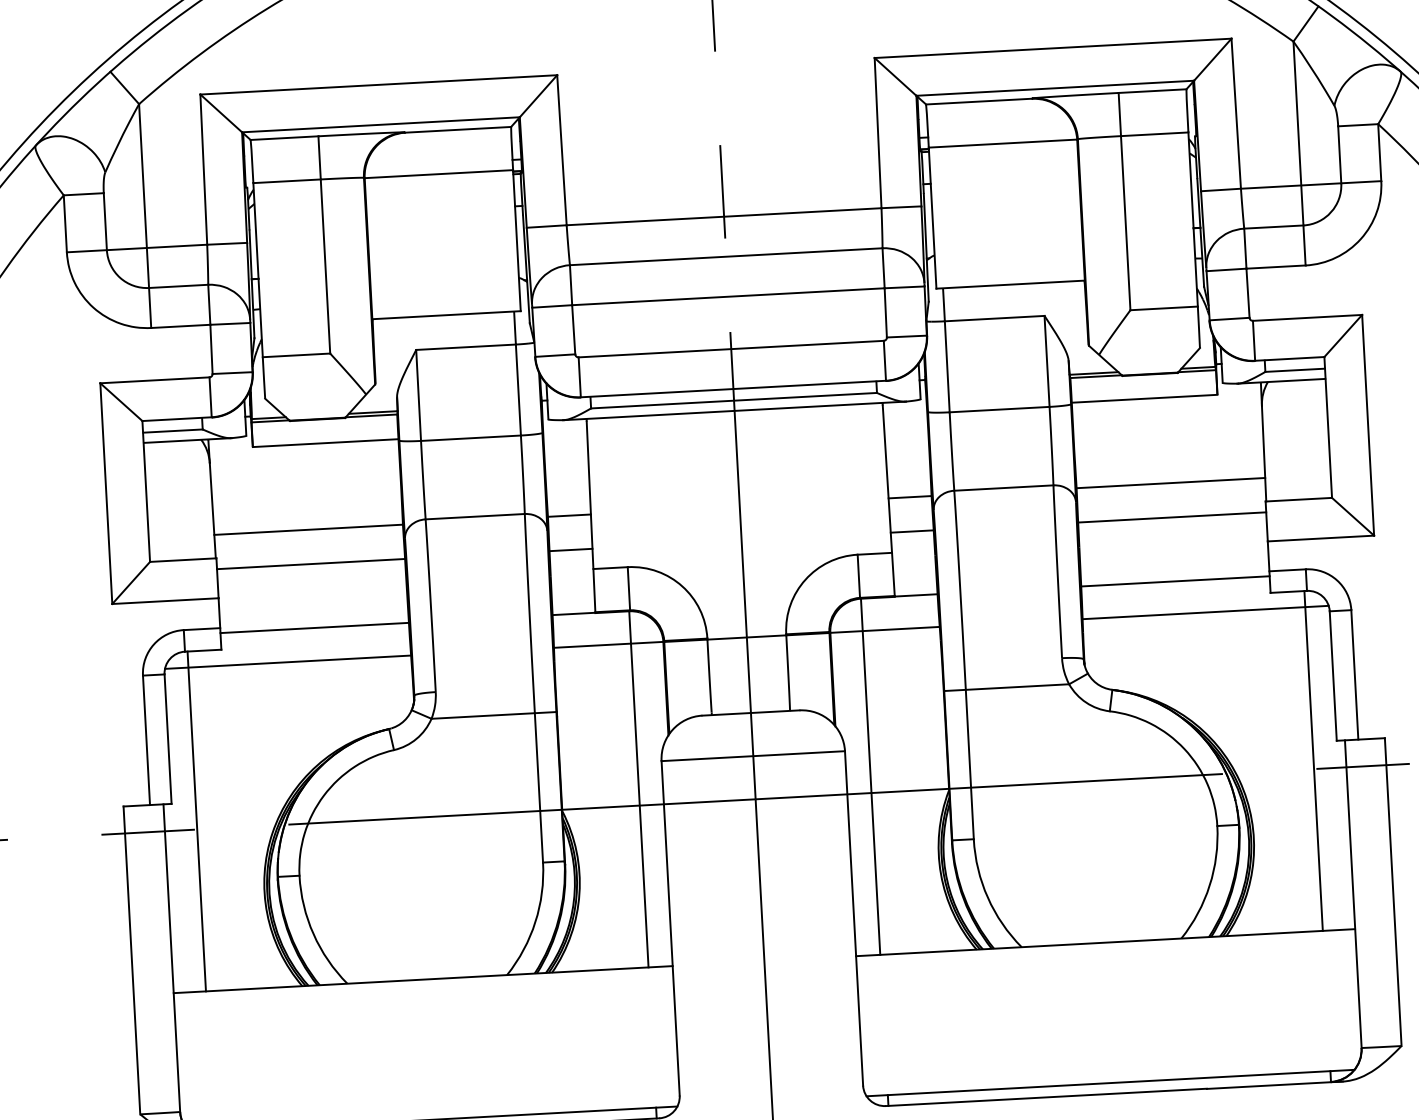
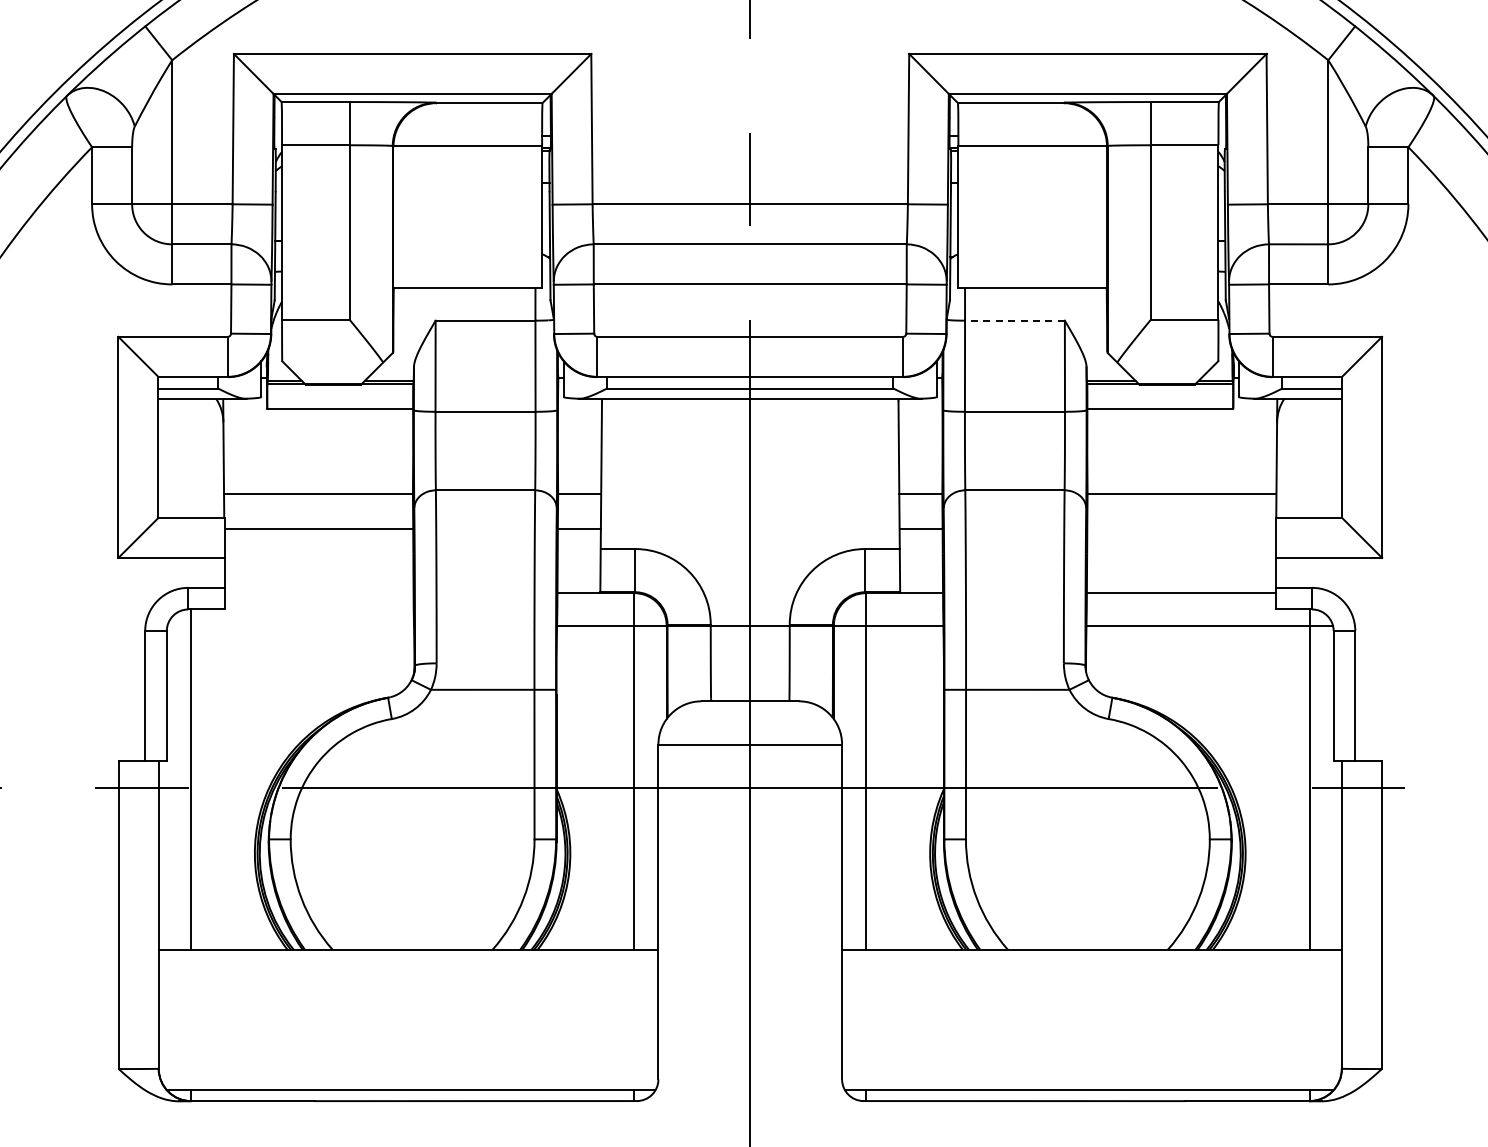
line: (994, 318) -> (1014, 320), solid -> dashed
line: (1172, 517) -> (1181, 528), removed
line: (313, 627) -> (318, 592), removed
line: (287, 662) -> (290, 625), removed

